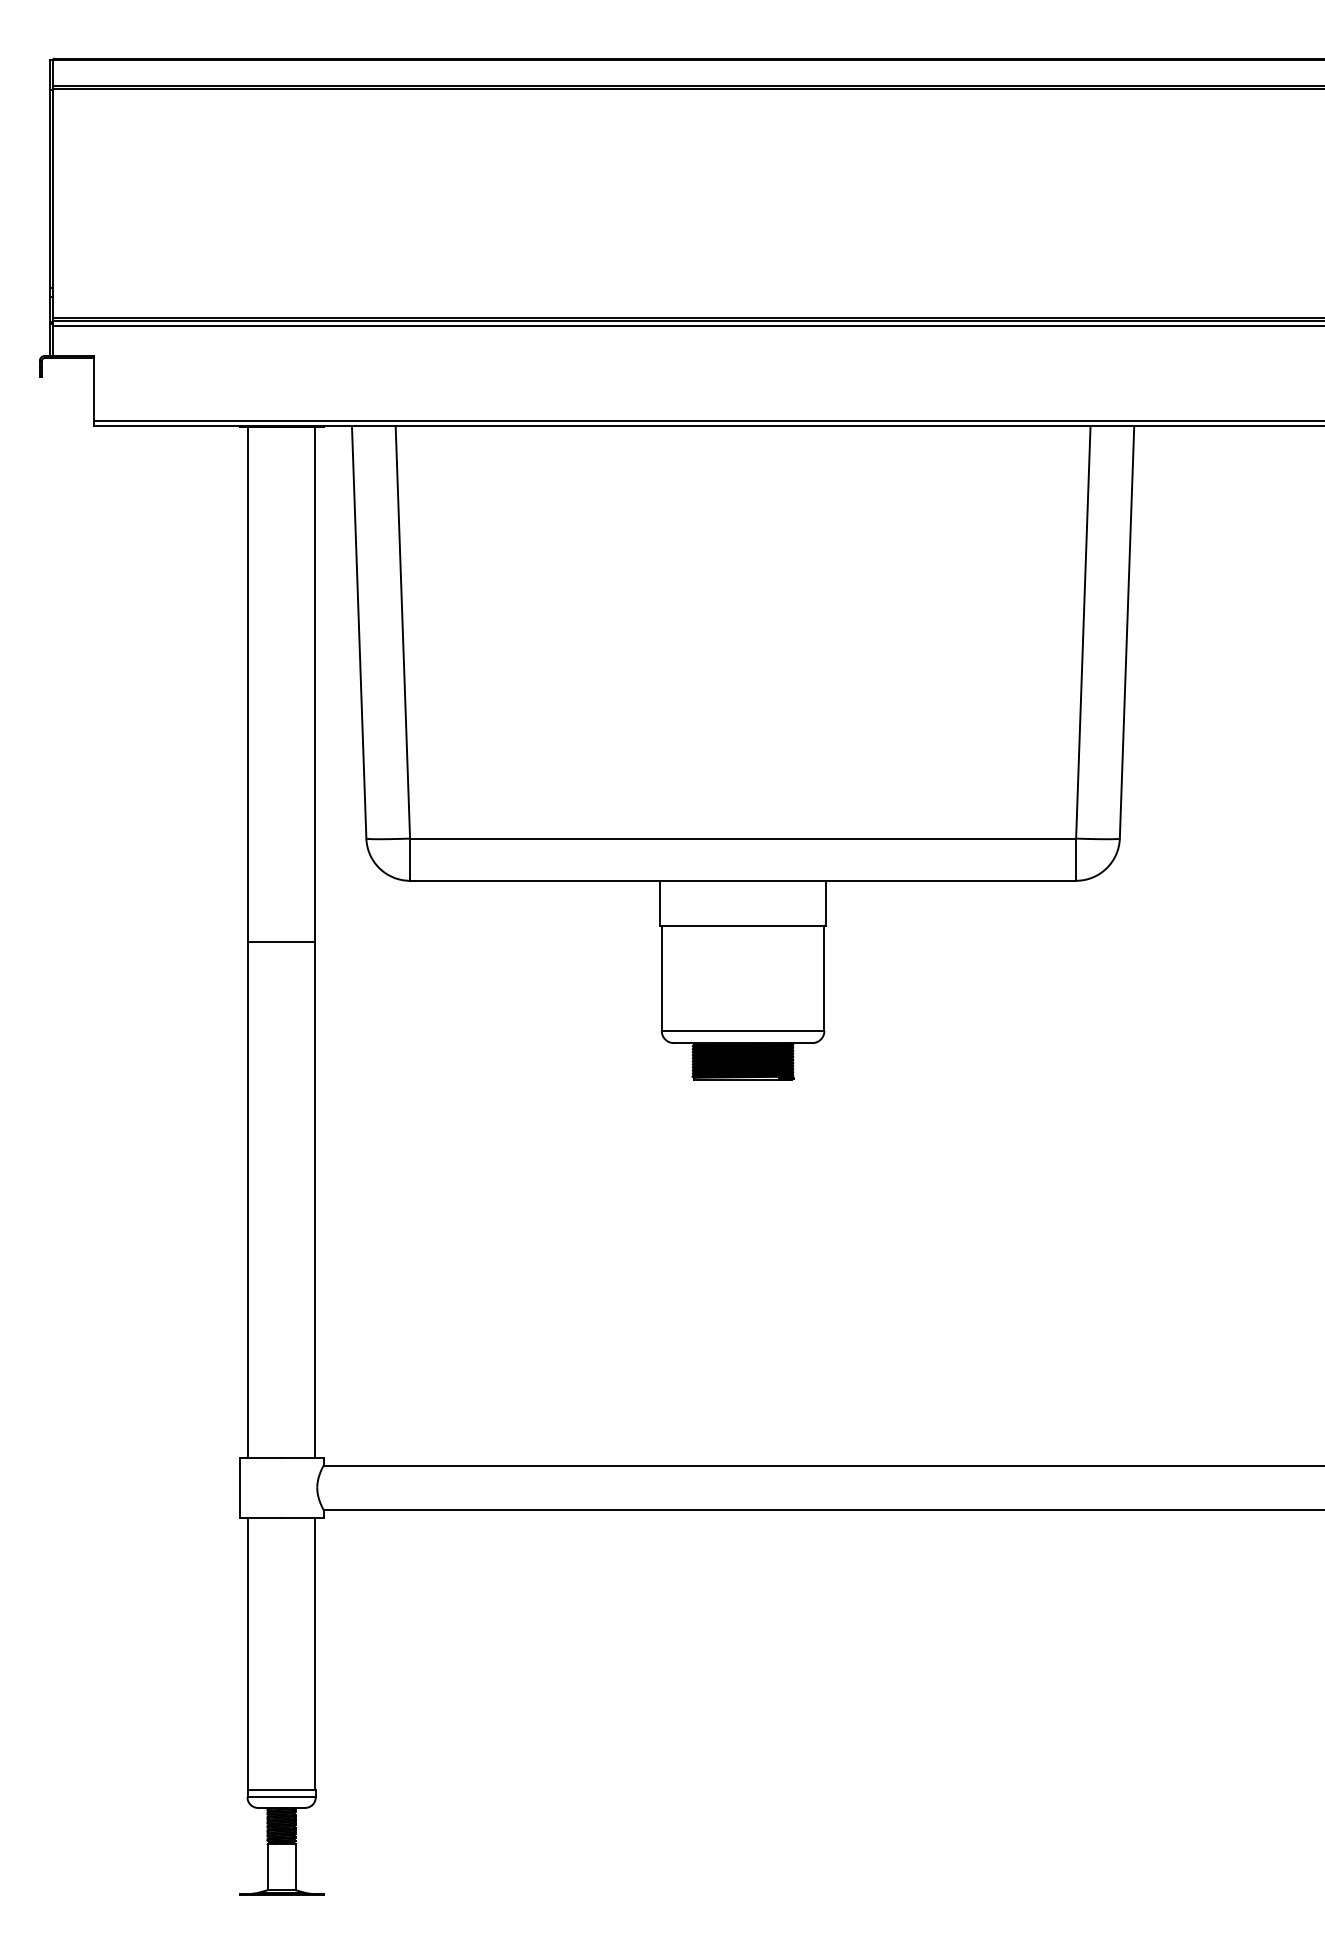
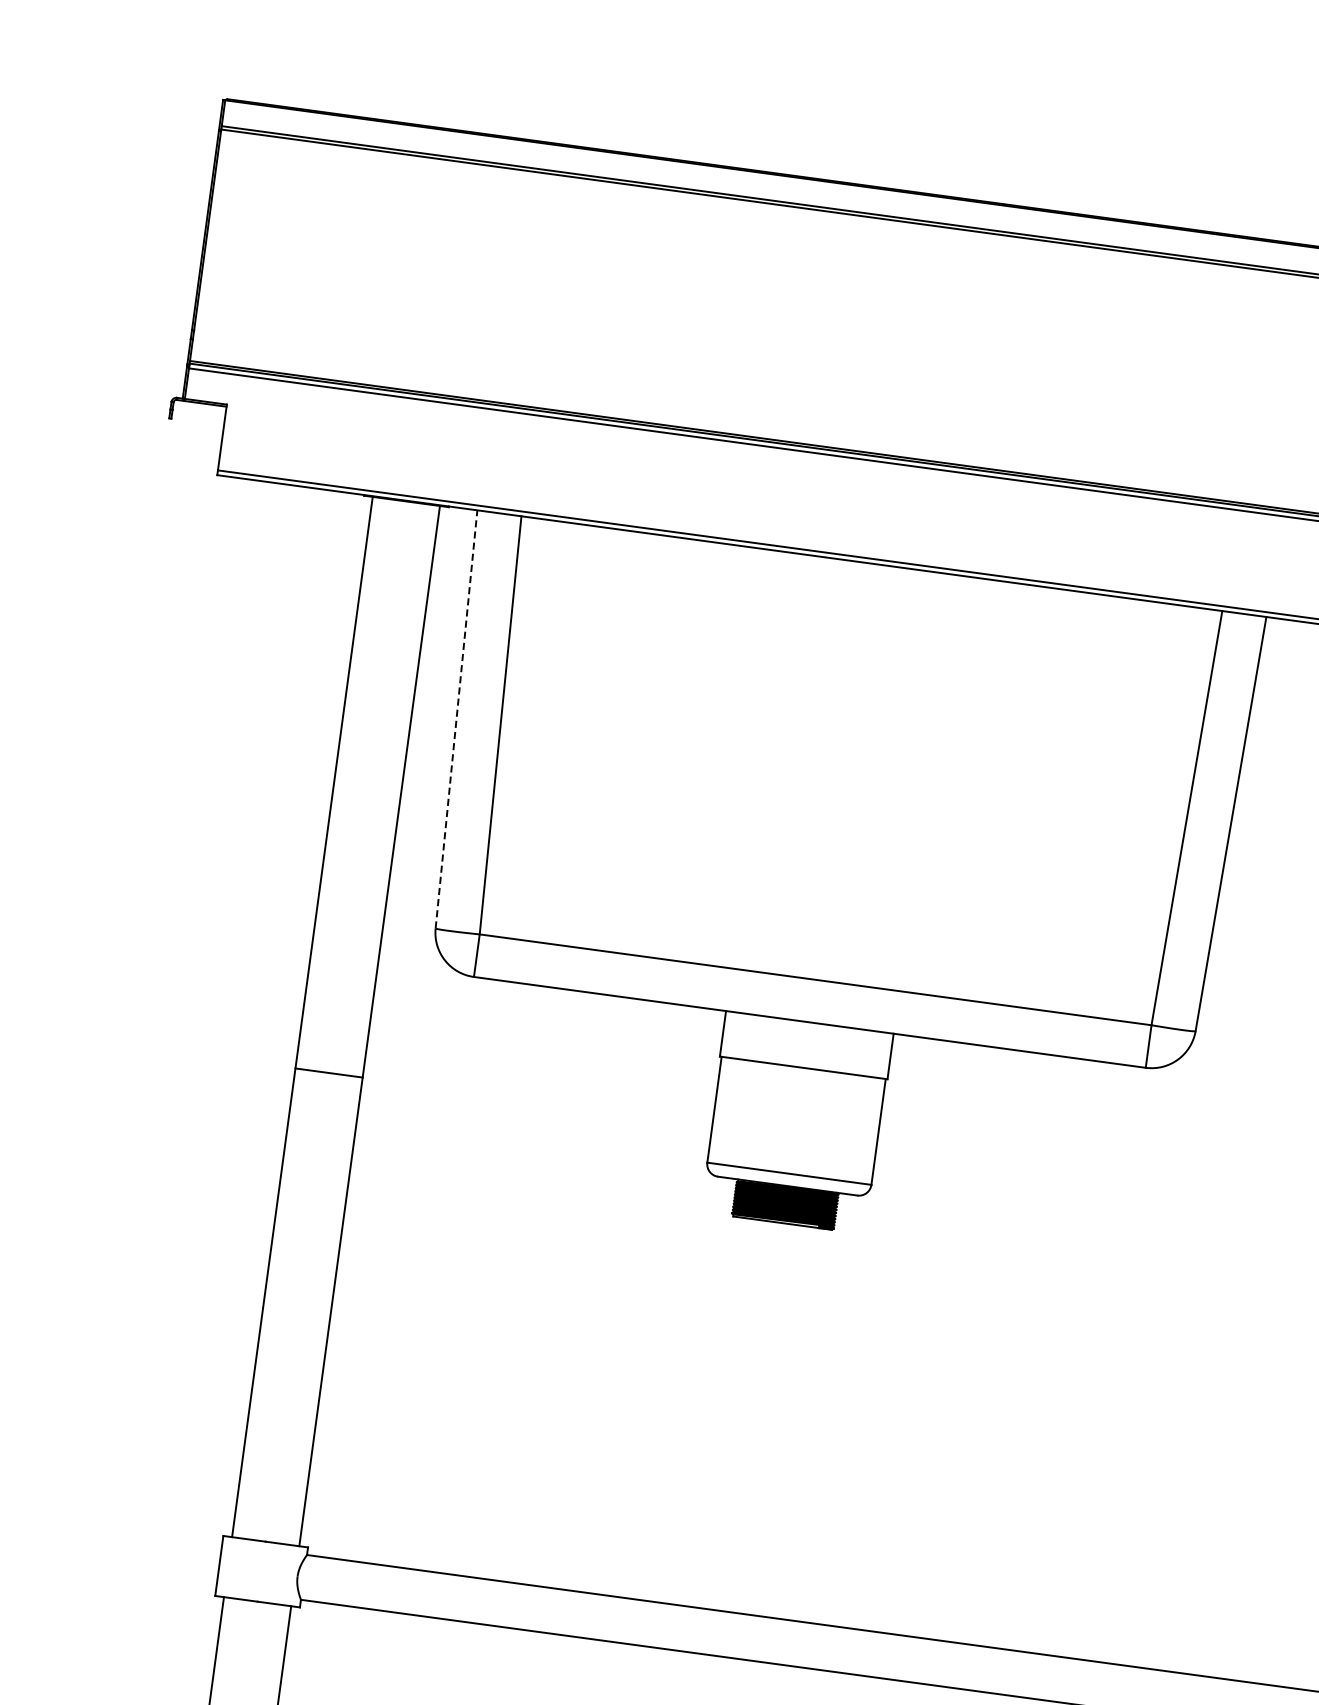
line: (359, 631) -> (456, 718), solid -> dashed
line: (281, 942) -> (328, 1073), moved

